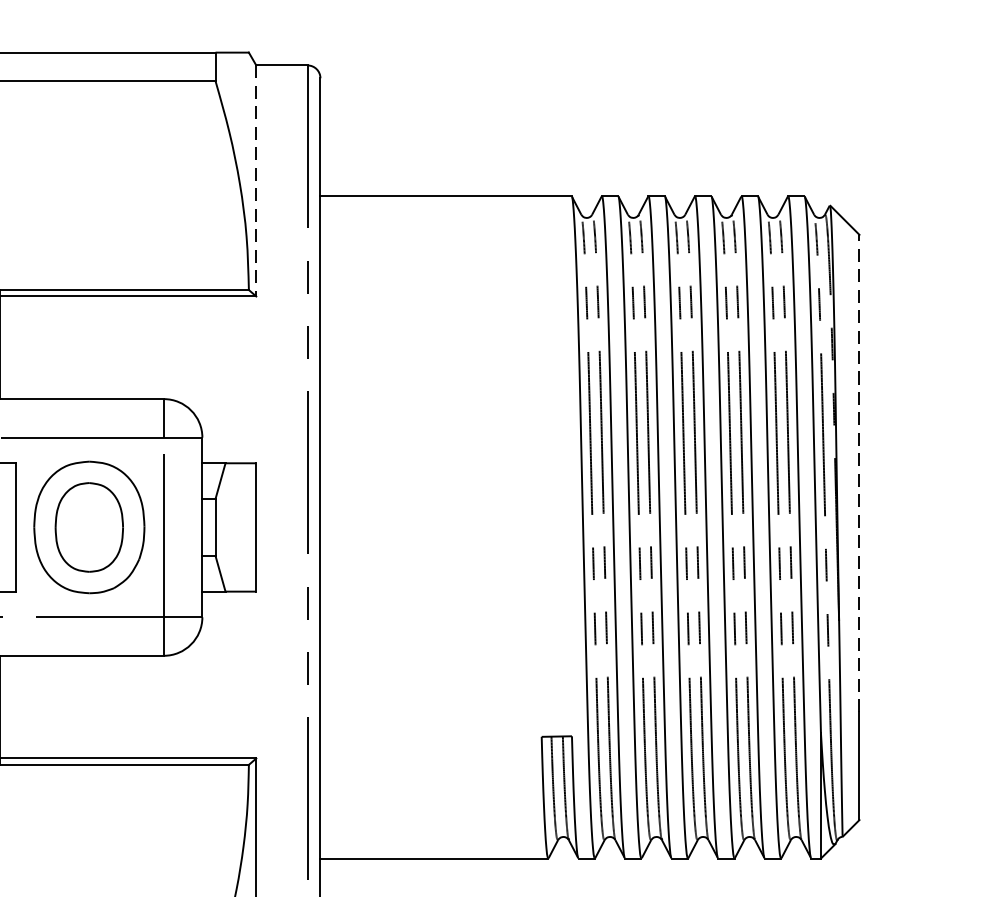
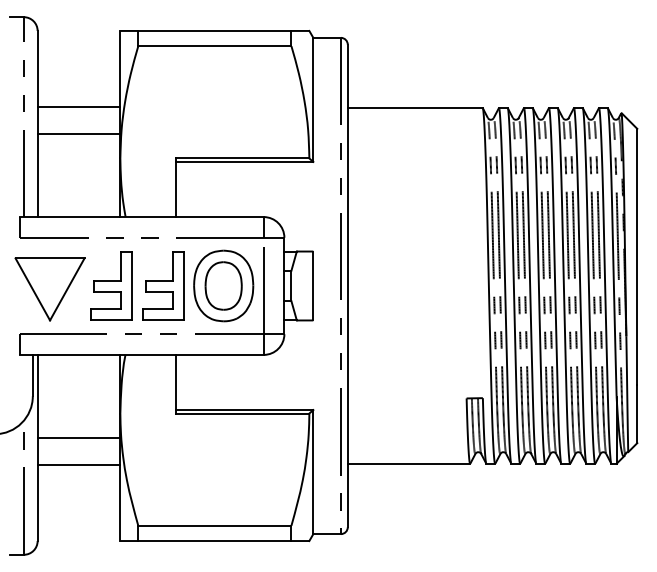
line: (256, 182) -> (313, 100), dashed -> solid
line: (859, 472) -> (637, 256), dashed -> solid

